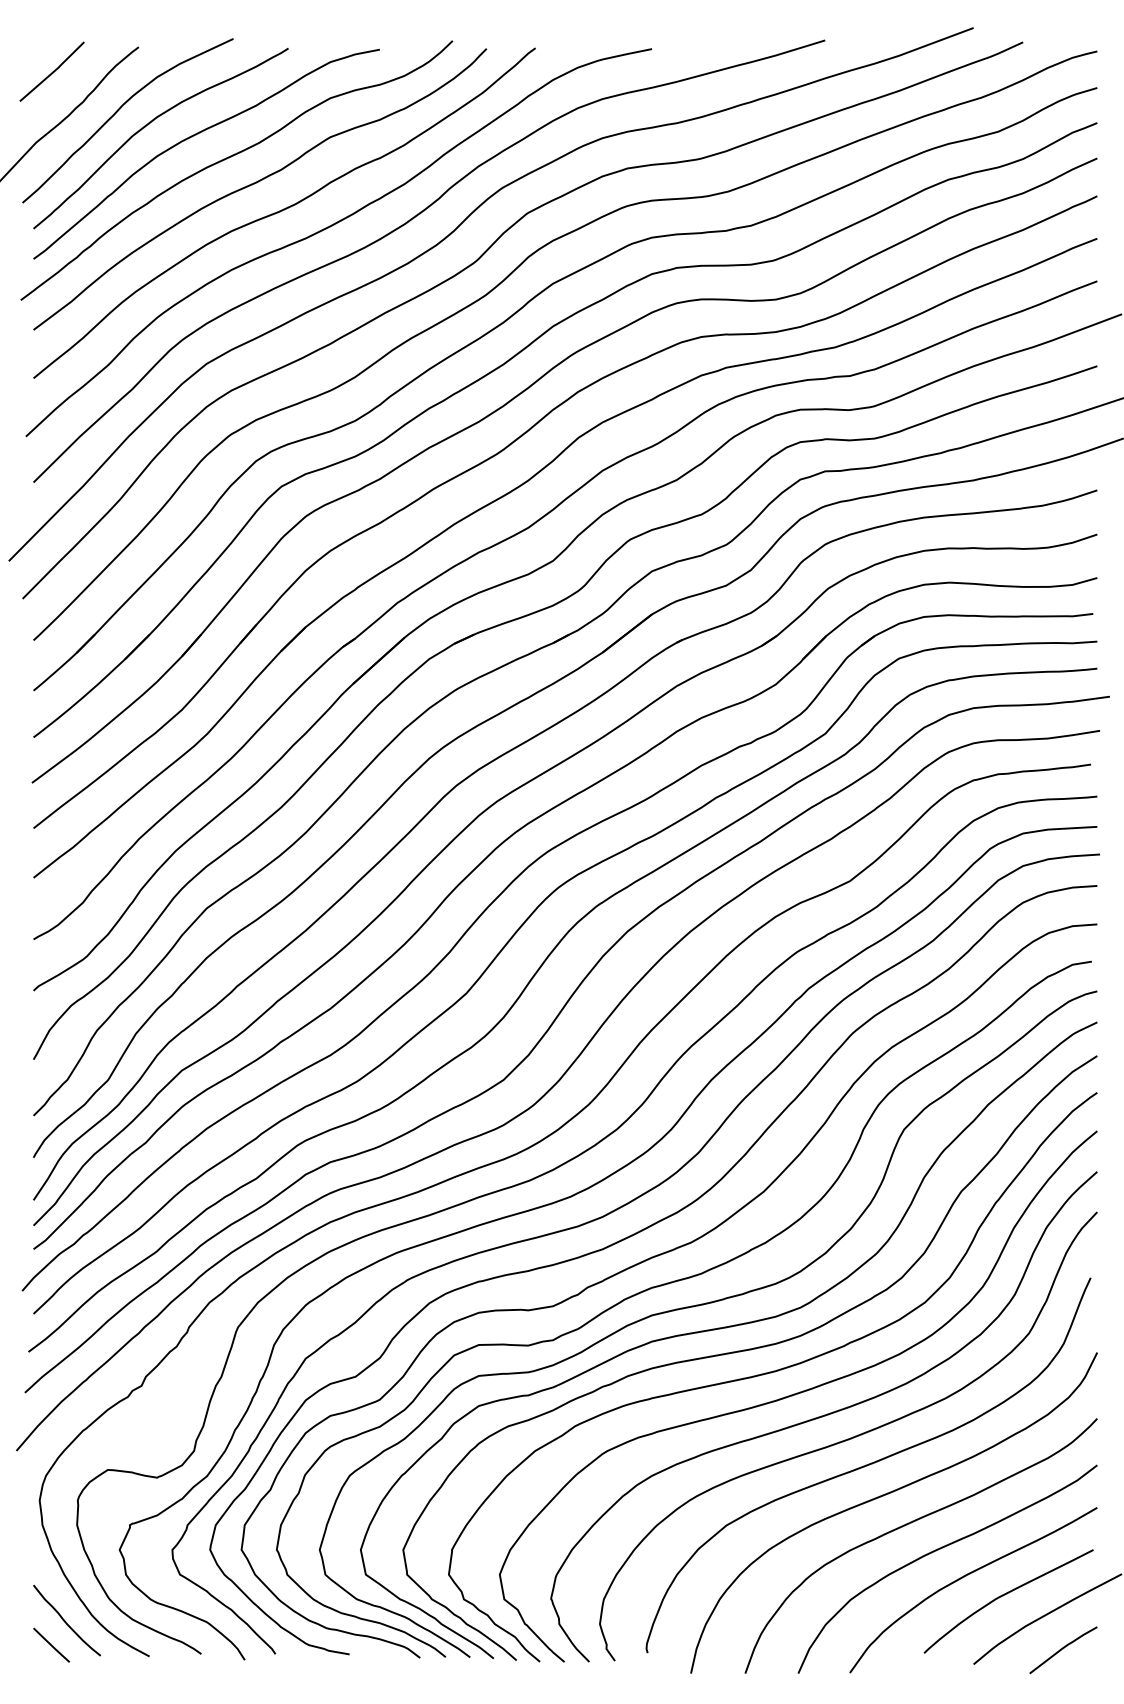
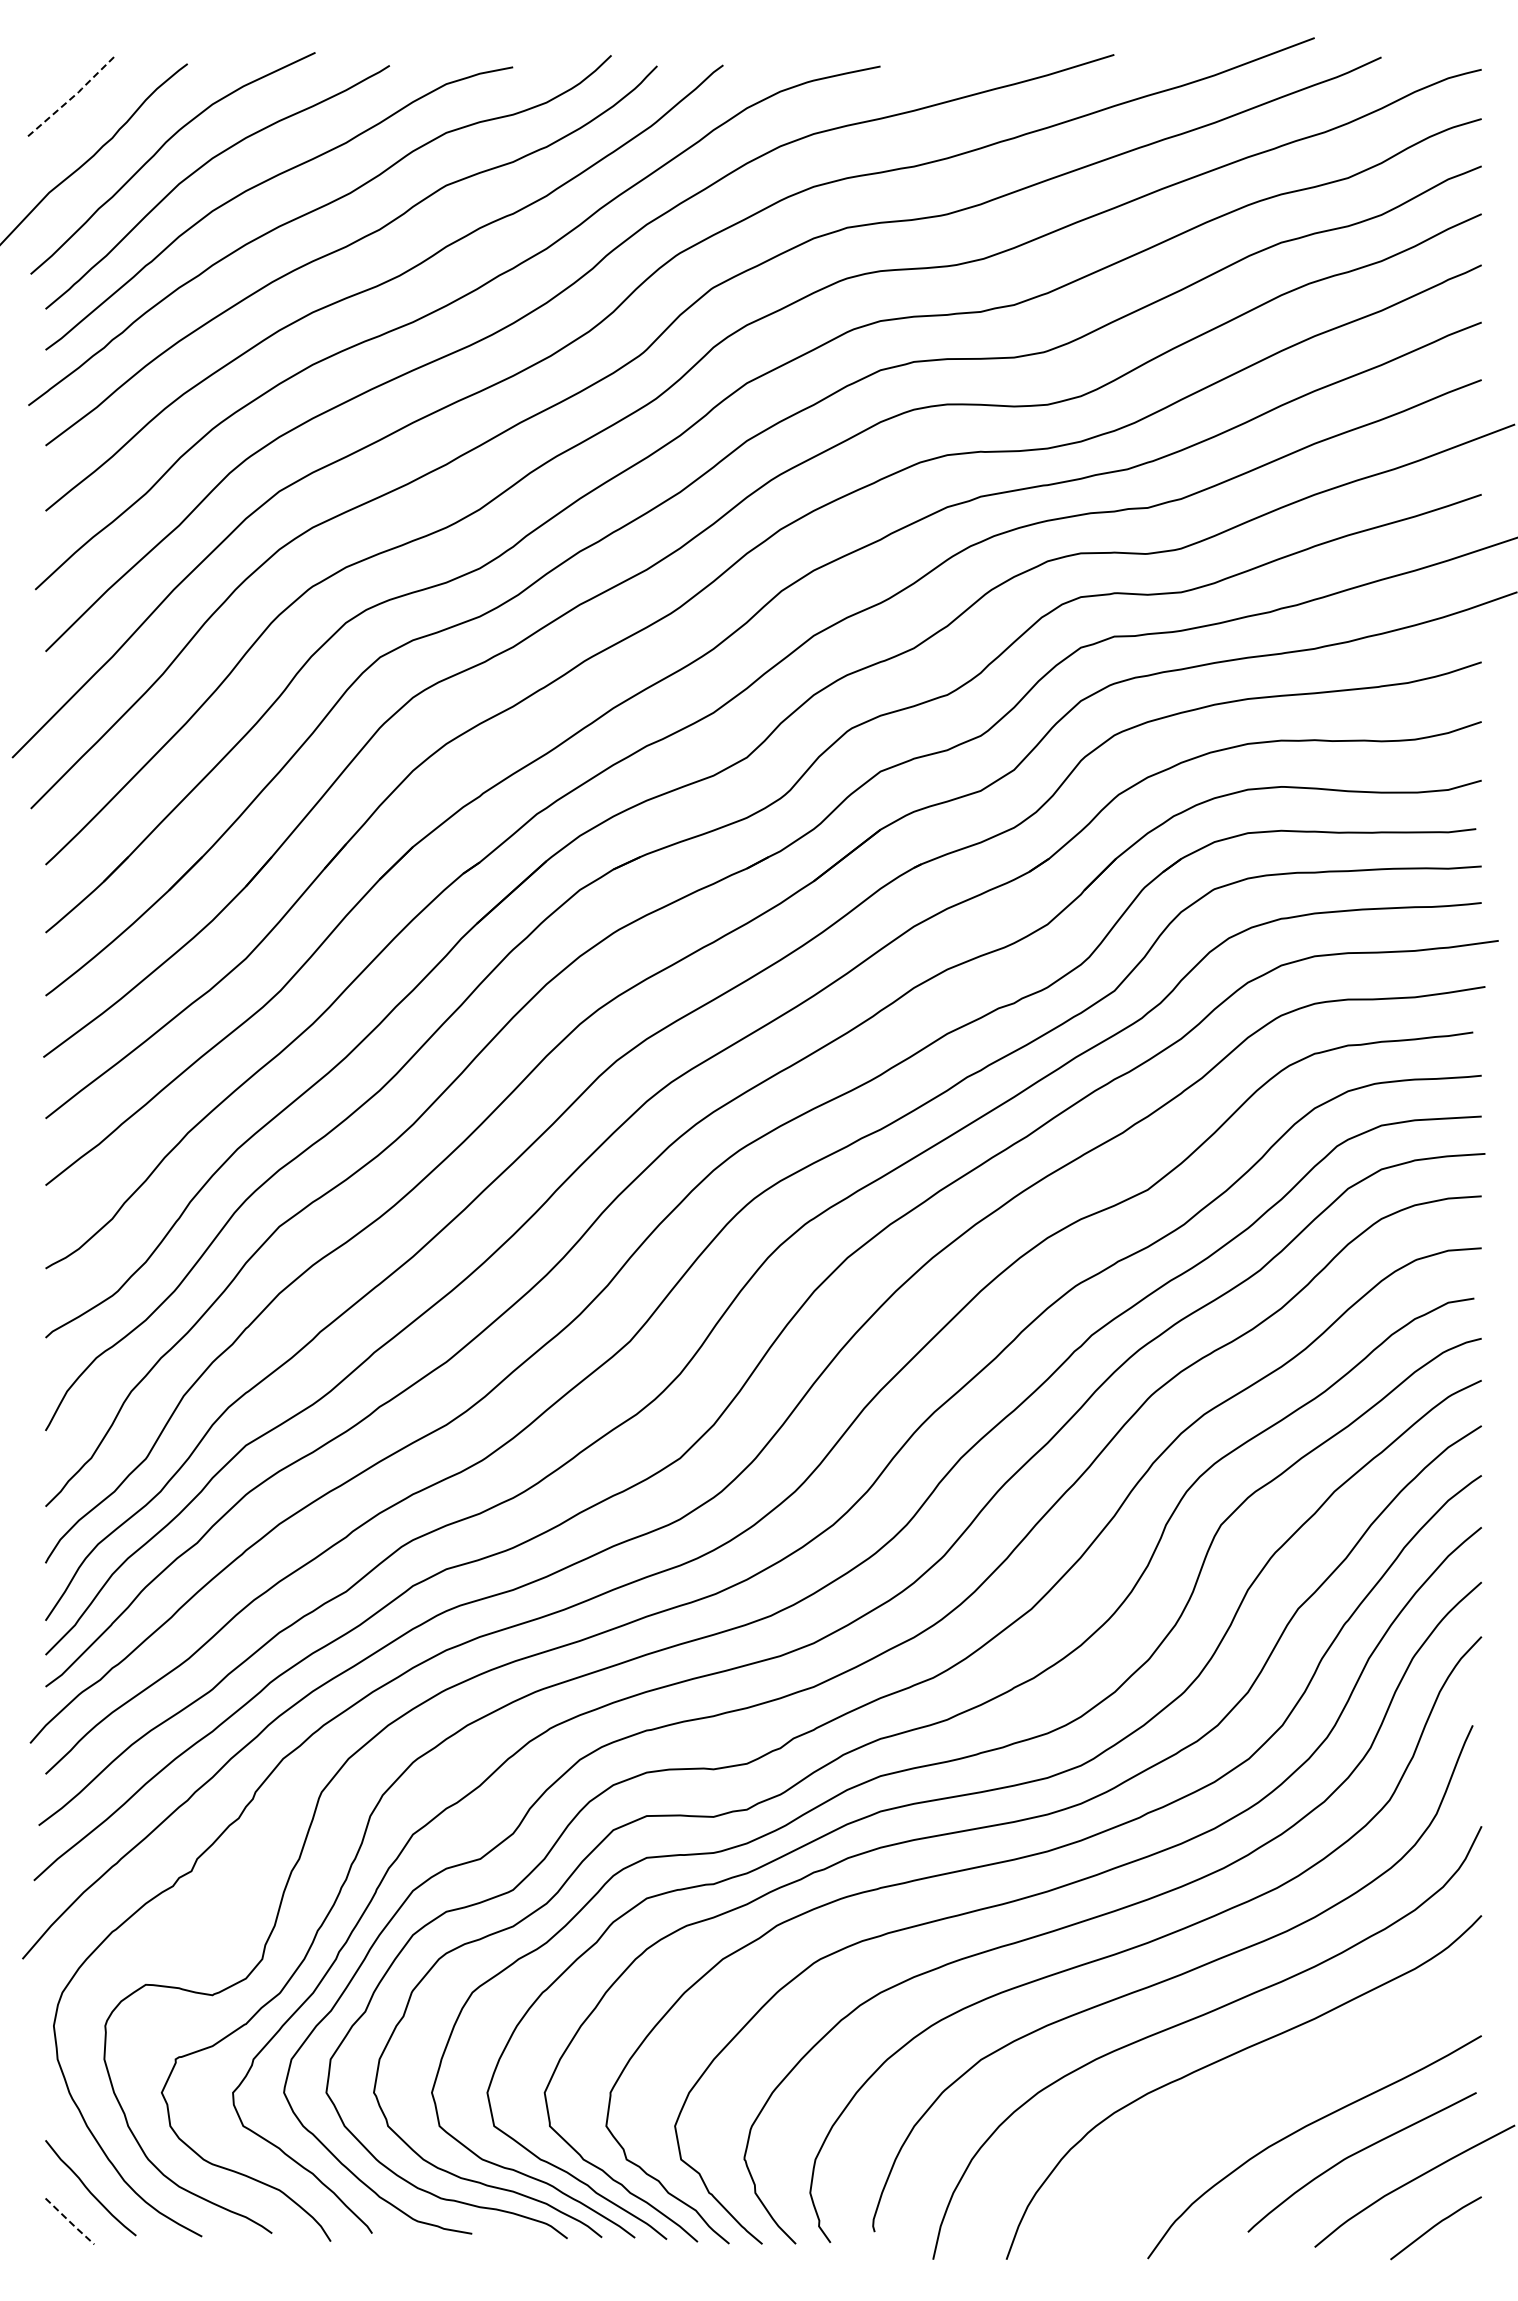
line: (53, 72) -> (72, 97), solid -> dashed
curve: (937, 1550) -> (1266, 2093), removed
line: (52, 1646) -> (70, 2222), solid -> dashed

